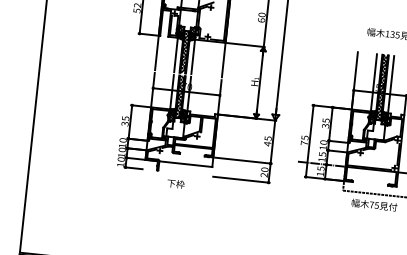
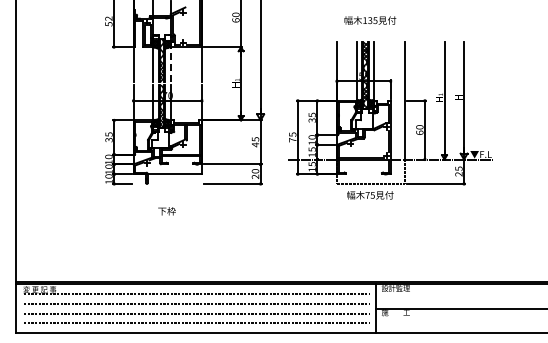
line: (193, 56) -> (170, 64), solid -> dashed
text: (175, 184) -> (166, 211), moved

